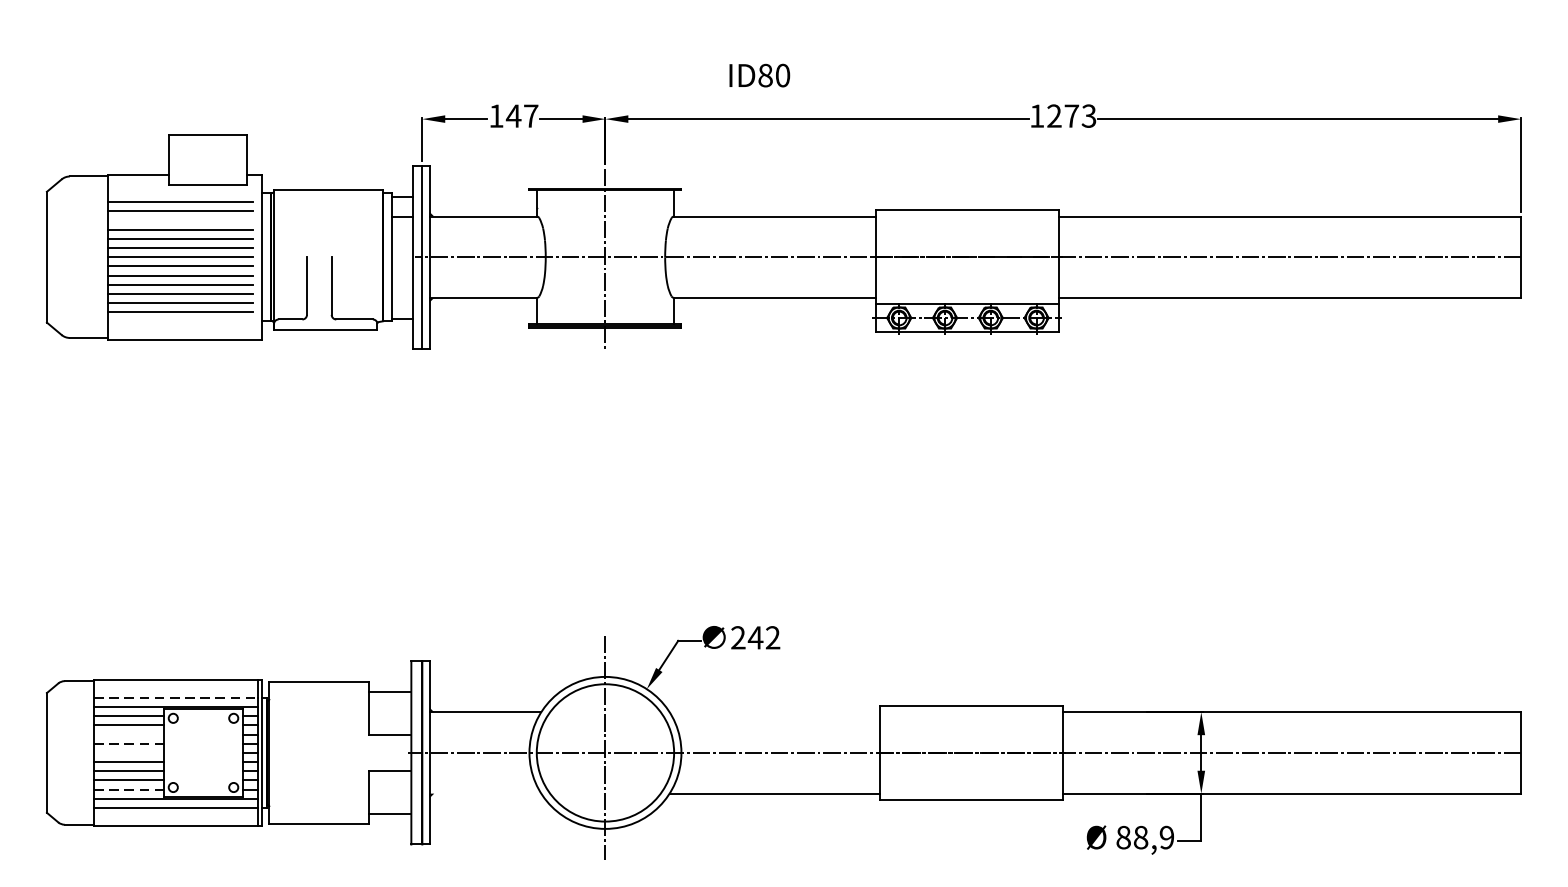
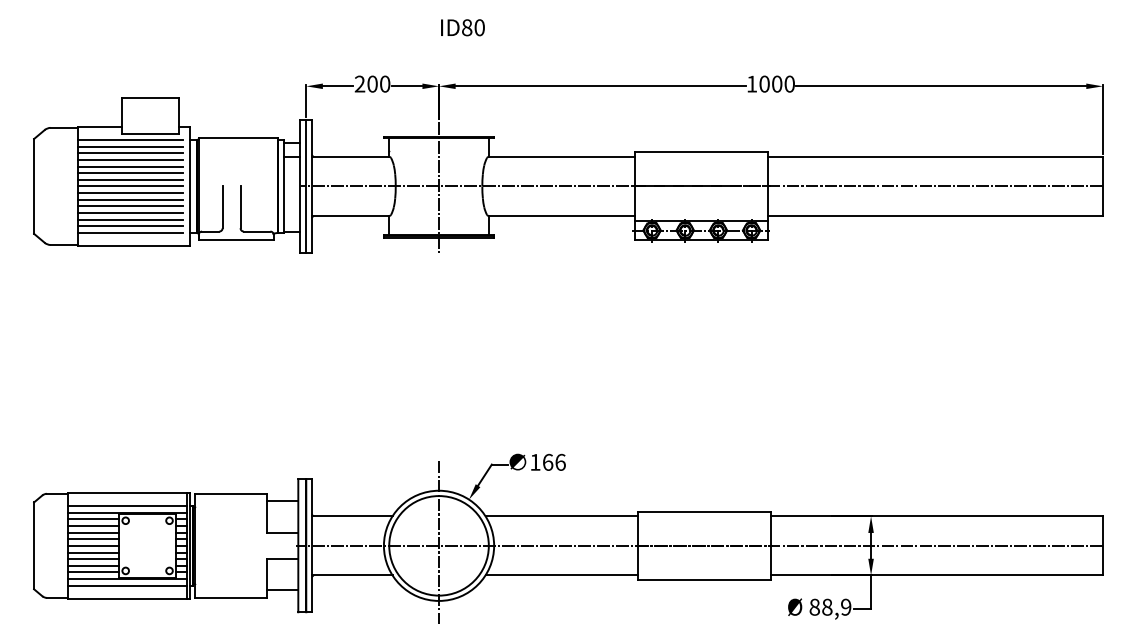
text: (759, 75) -> (462, 27), moved
text: (513, 115) -> (372, 83), 147 -> 200
text: (1070, 115) -> (776, 83), 1273 -> 1000
line: (179, 192) -> (130, 139), added
line: (179, 220) -> (130, 159), added
line: (179, 320) -> (130, 232), added
text: (755, 636) -> (547, 461), 242 -> 166
line: (177, 698) -> (128, 506), dashed -> solid
line: (774, 712) -> (561, 516), added
line: (128, 734) -> (93, 532), added
line: (130, 744) -> (94, 539), dashed -> solid
line: (128, 752) -> (93, 545), added
line: (130, 789) -> (94, 572), dashed -> solid
line: (484, 793) -> (351, 575), added

